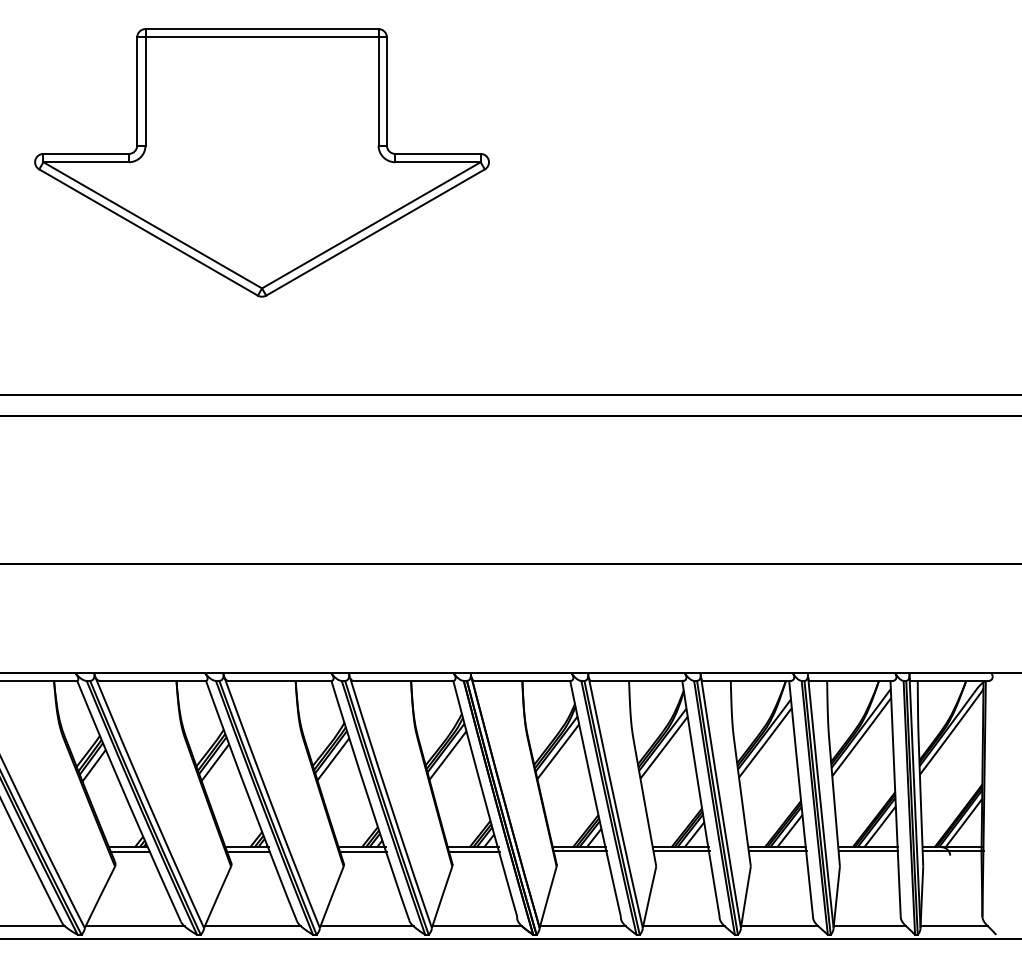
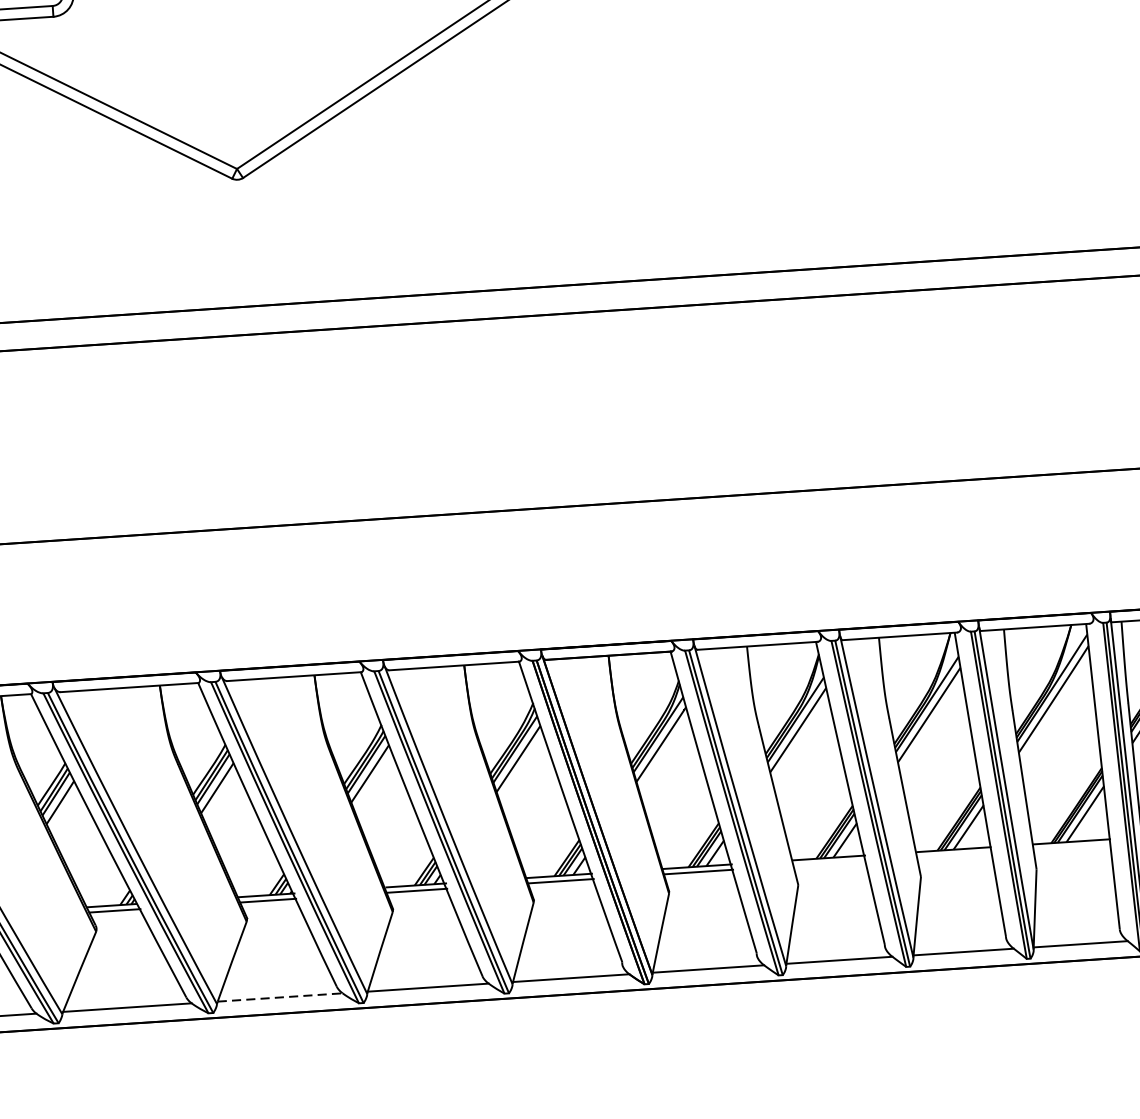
line: (681, 851) -> (829, 863), removed
line: (777, 851) -> (954, 855), removed
line: (868, 851) -> (1072, 847), removed
line: (253, 926) -> (280, 997), solid -> dashed

